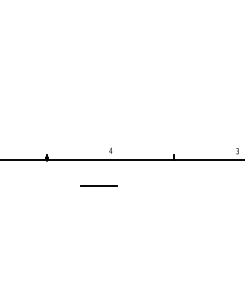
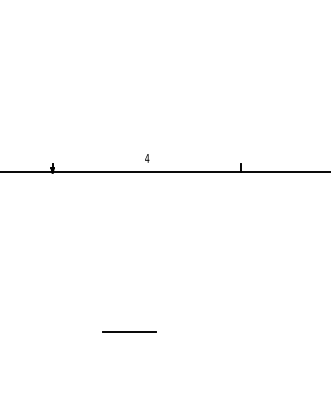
line: (98, 185) -> (128, 331), moved

